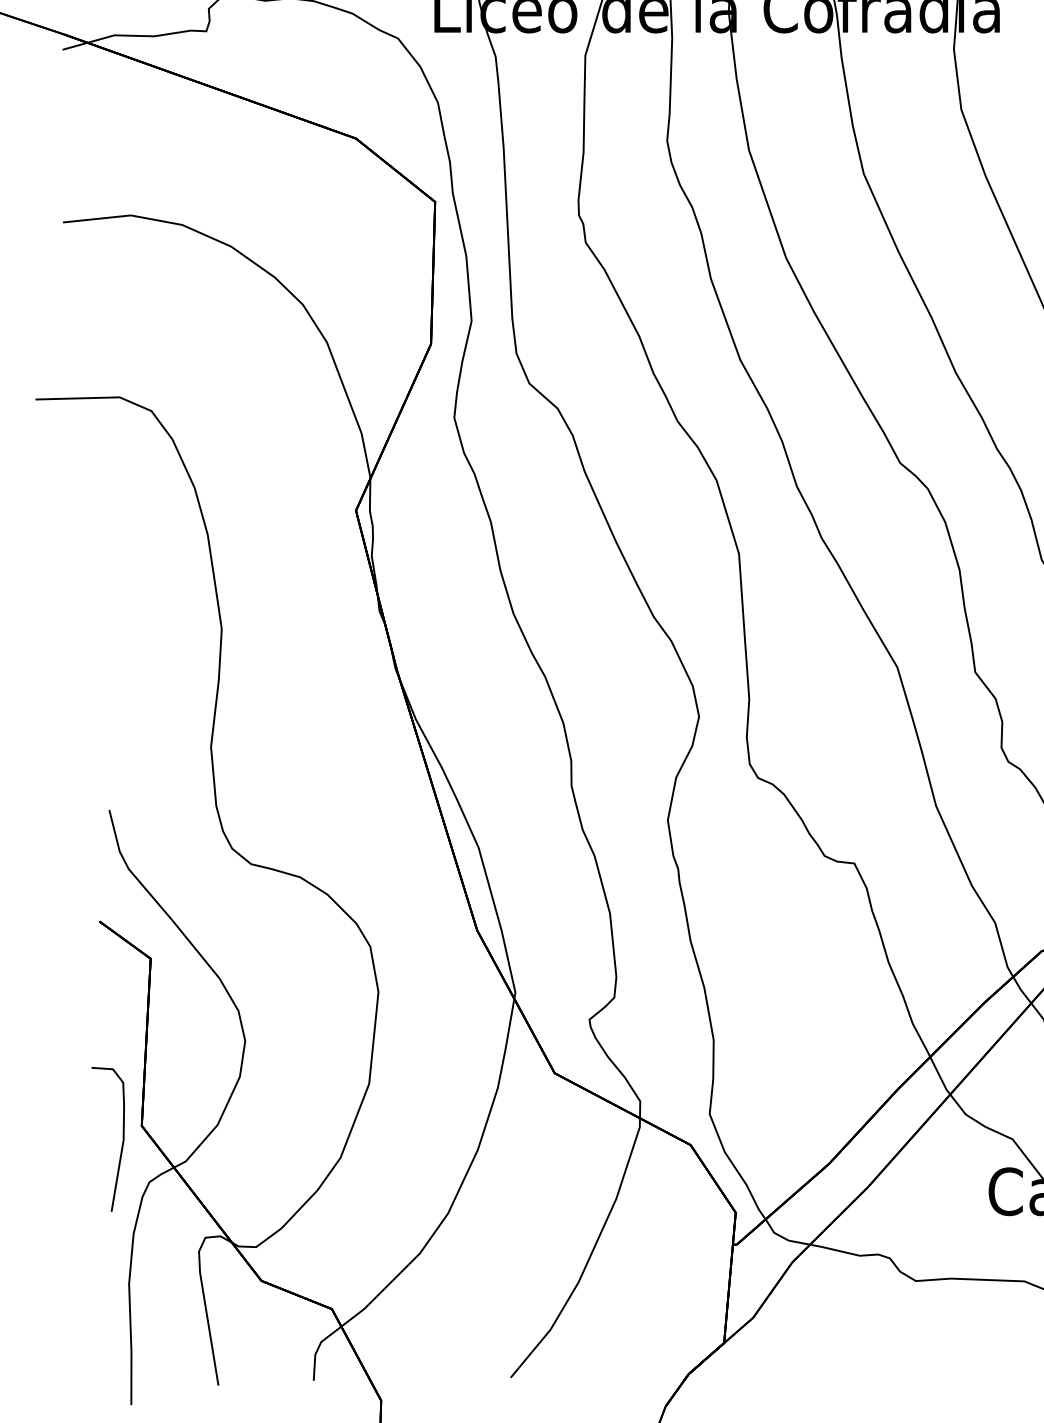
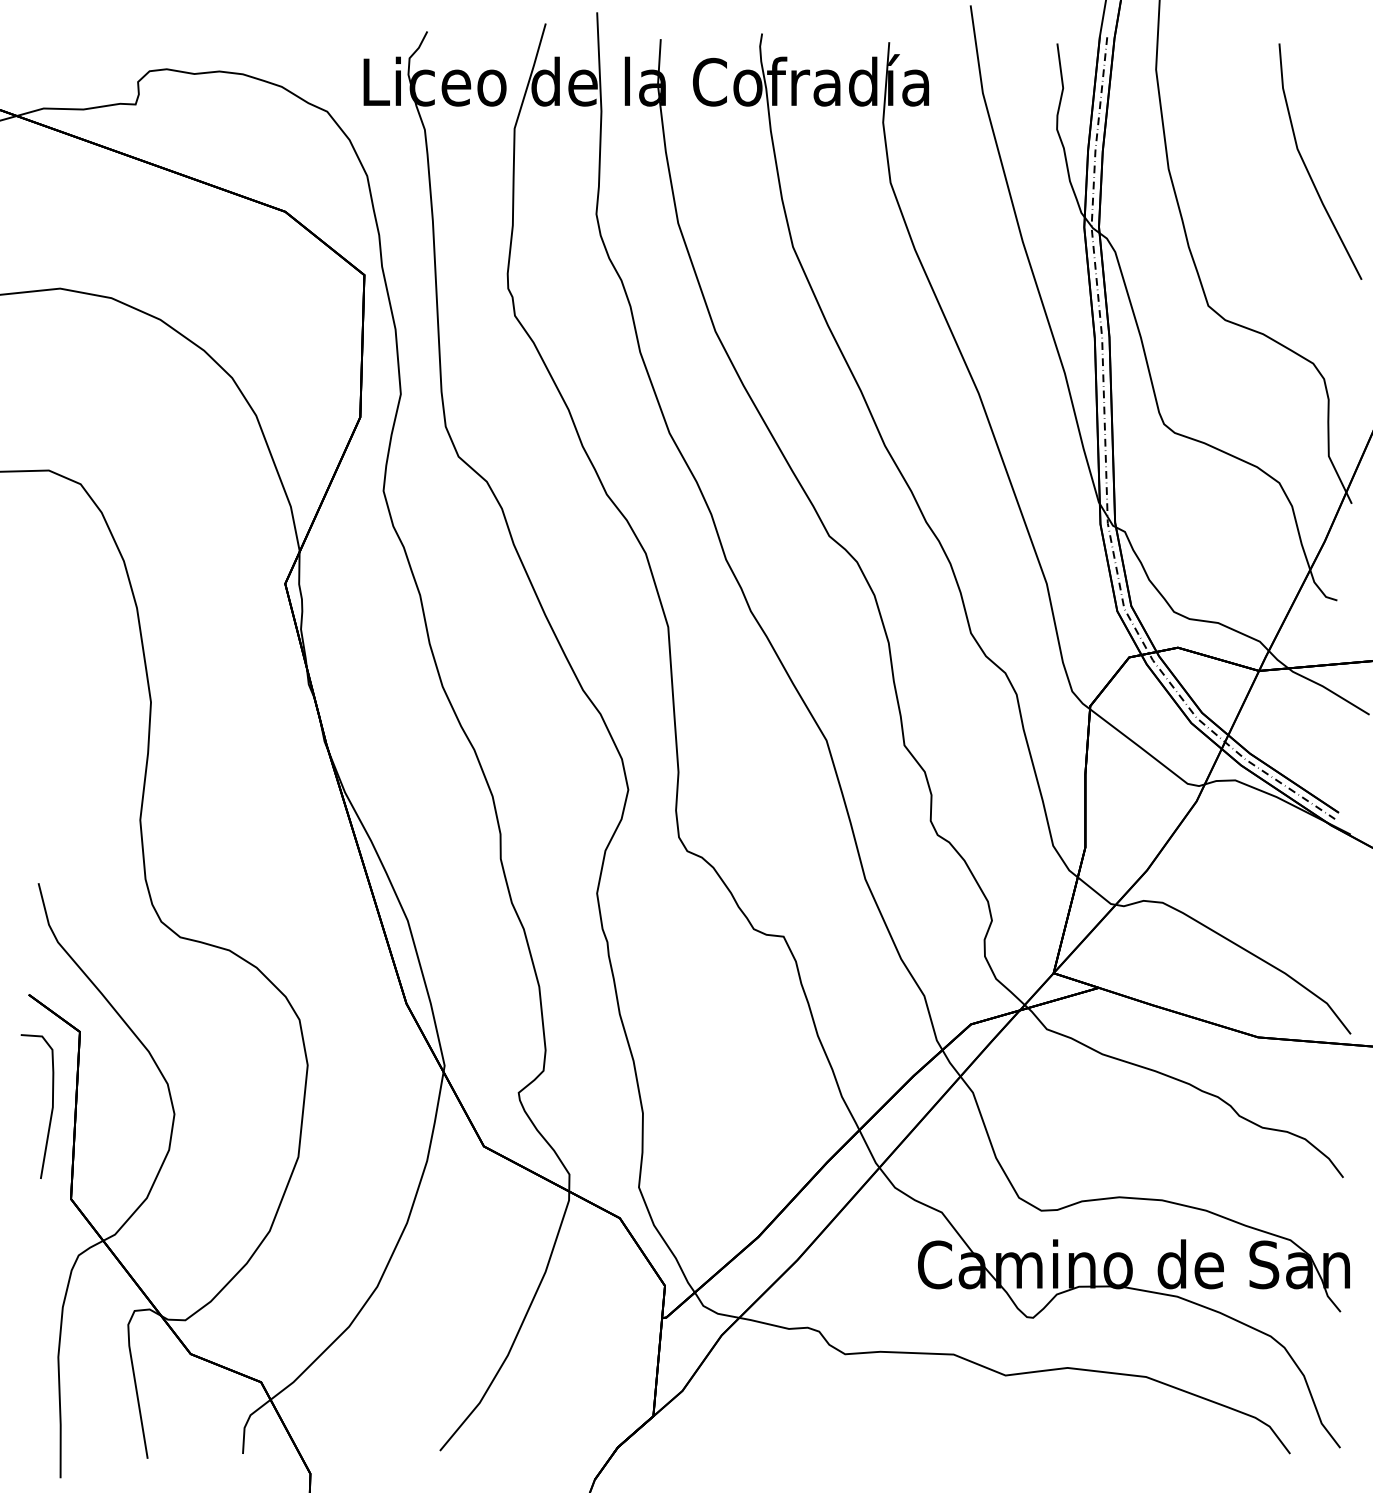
curve: (122, 1140) -> (51, 1107), moved

